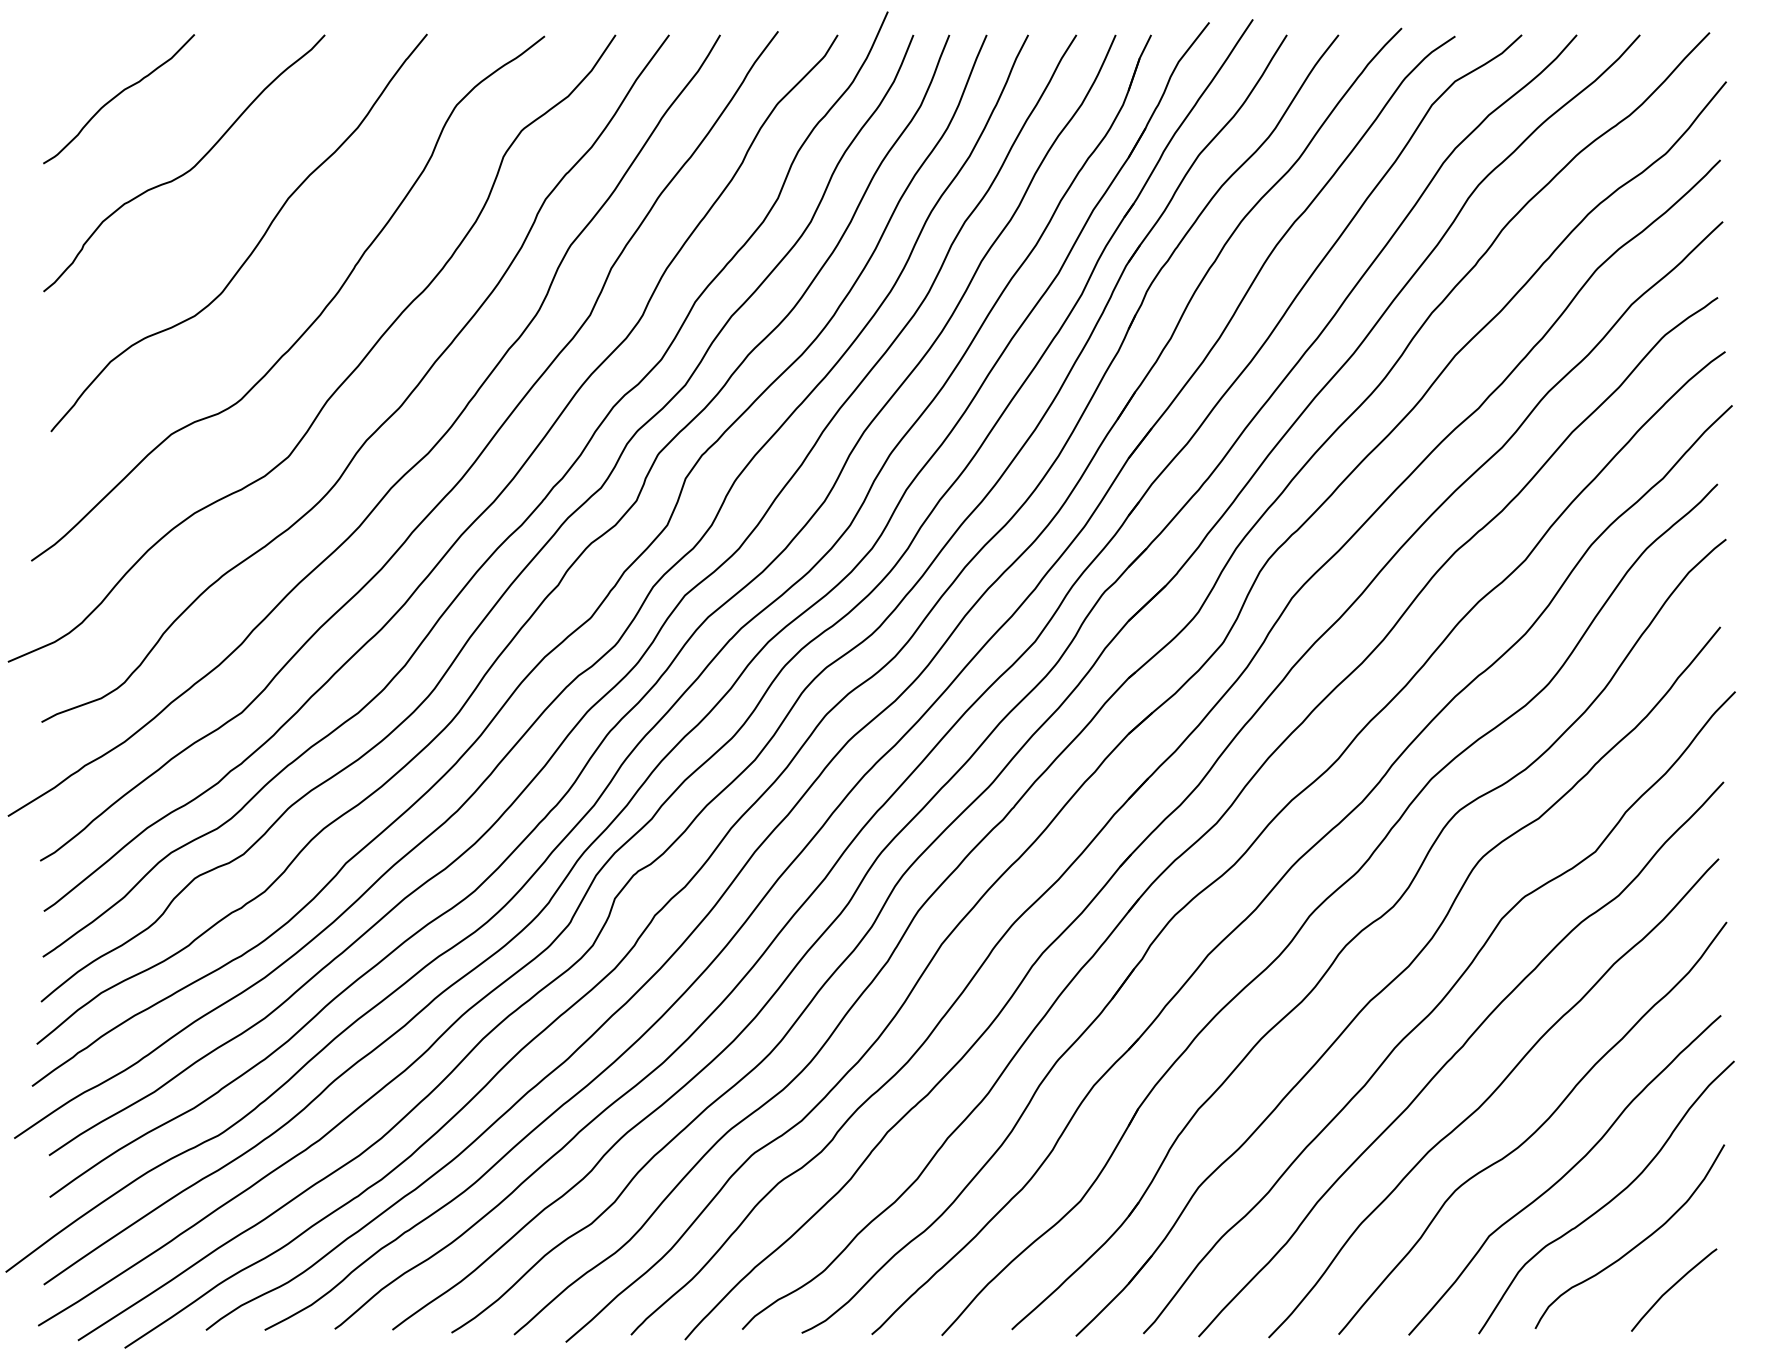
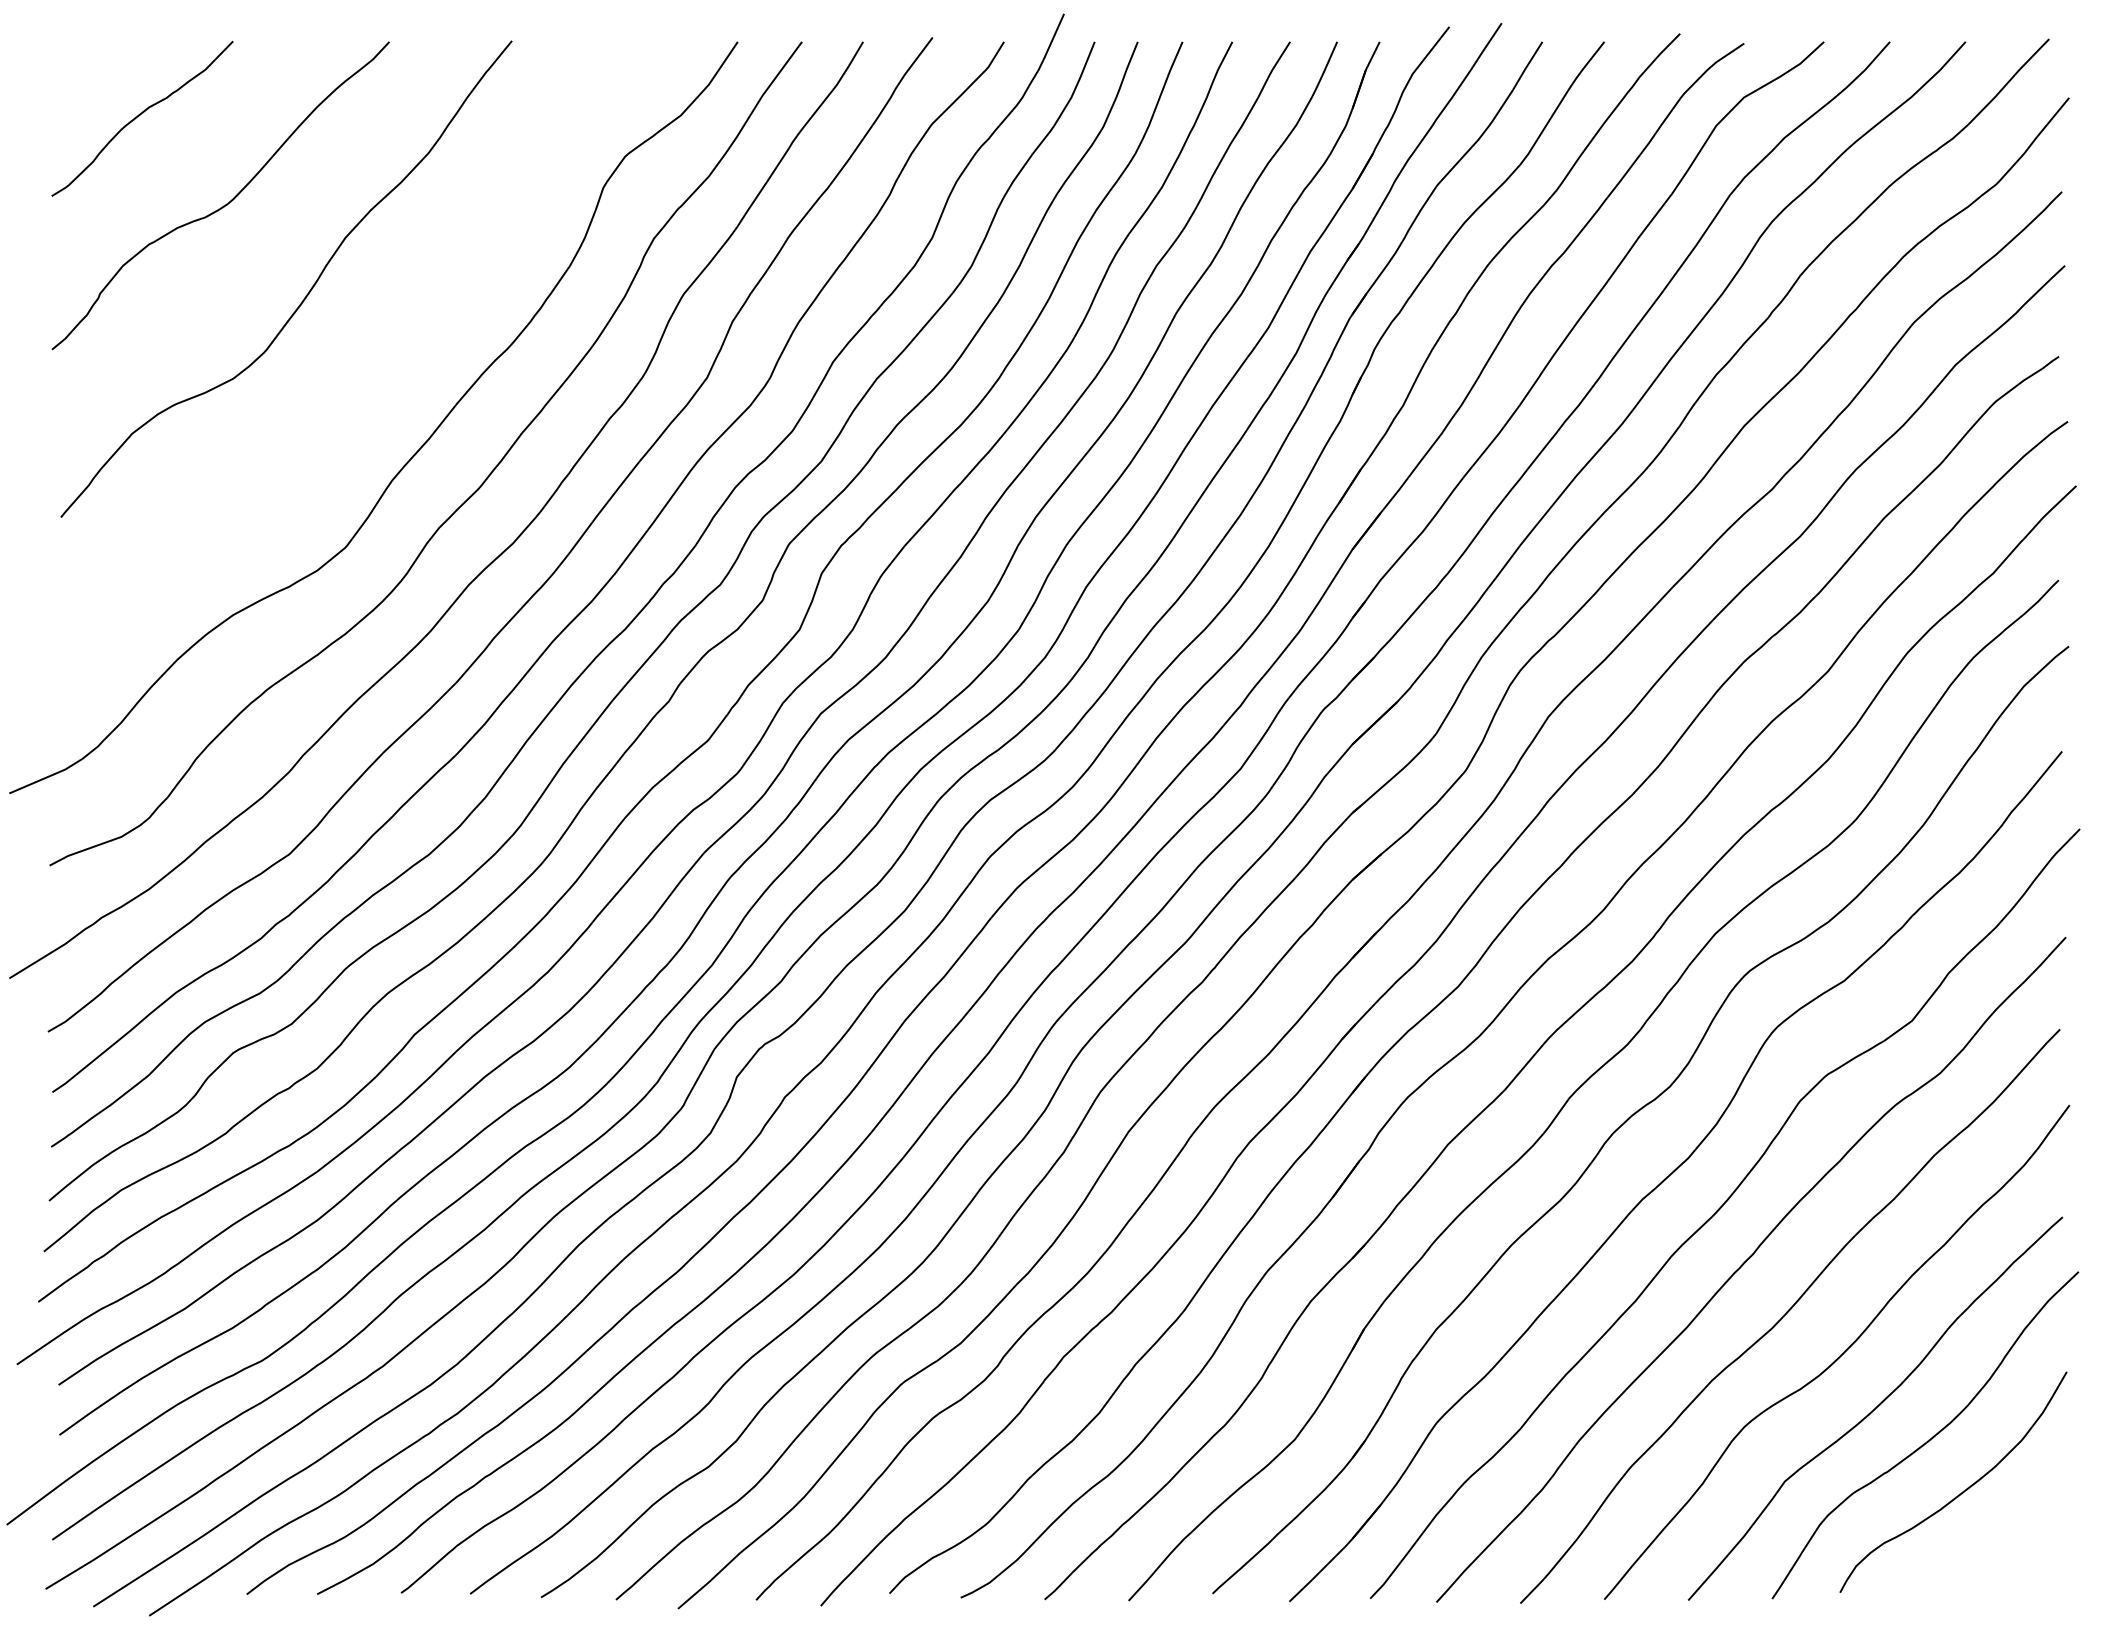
curve: (315, 318) -> (378, 381), removed
curve: (1672, 1287) -> (2004, 1543), removed

